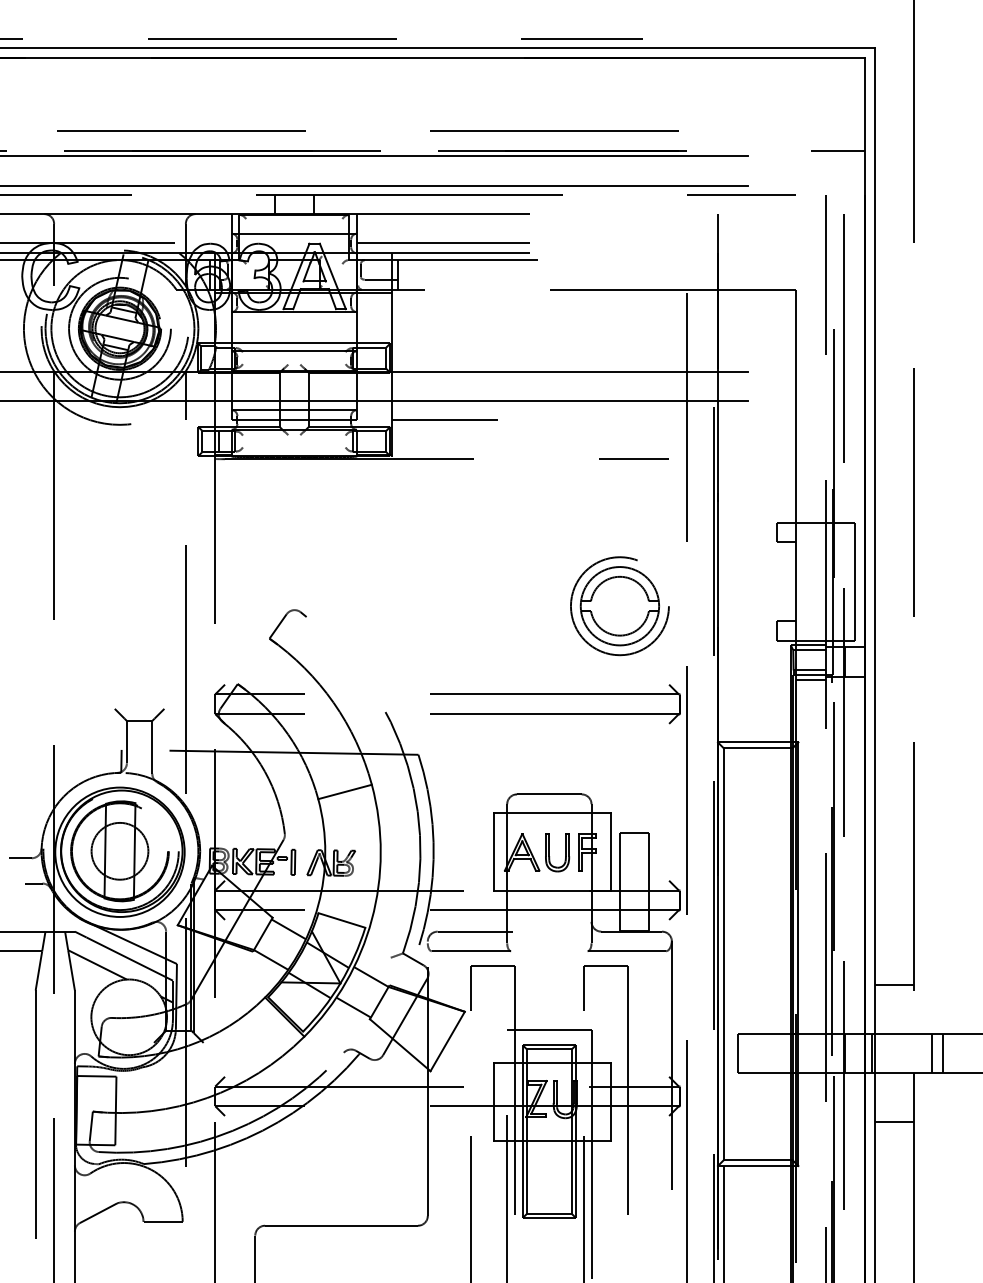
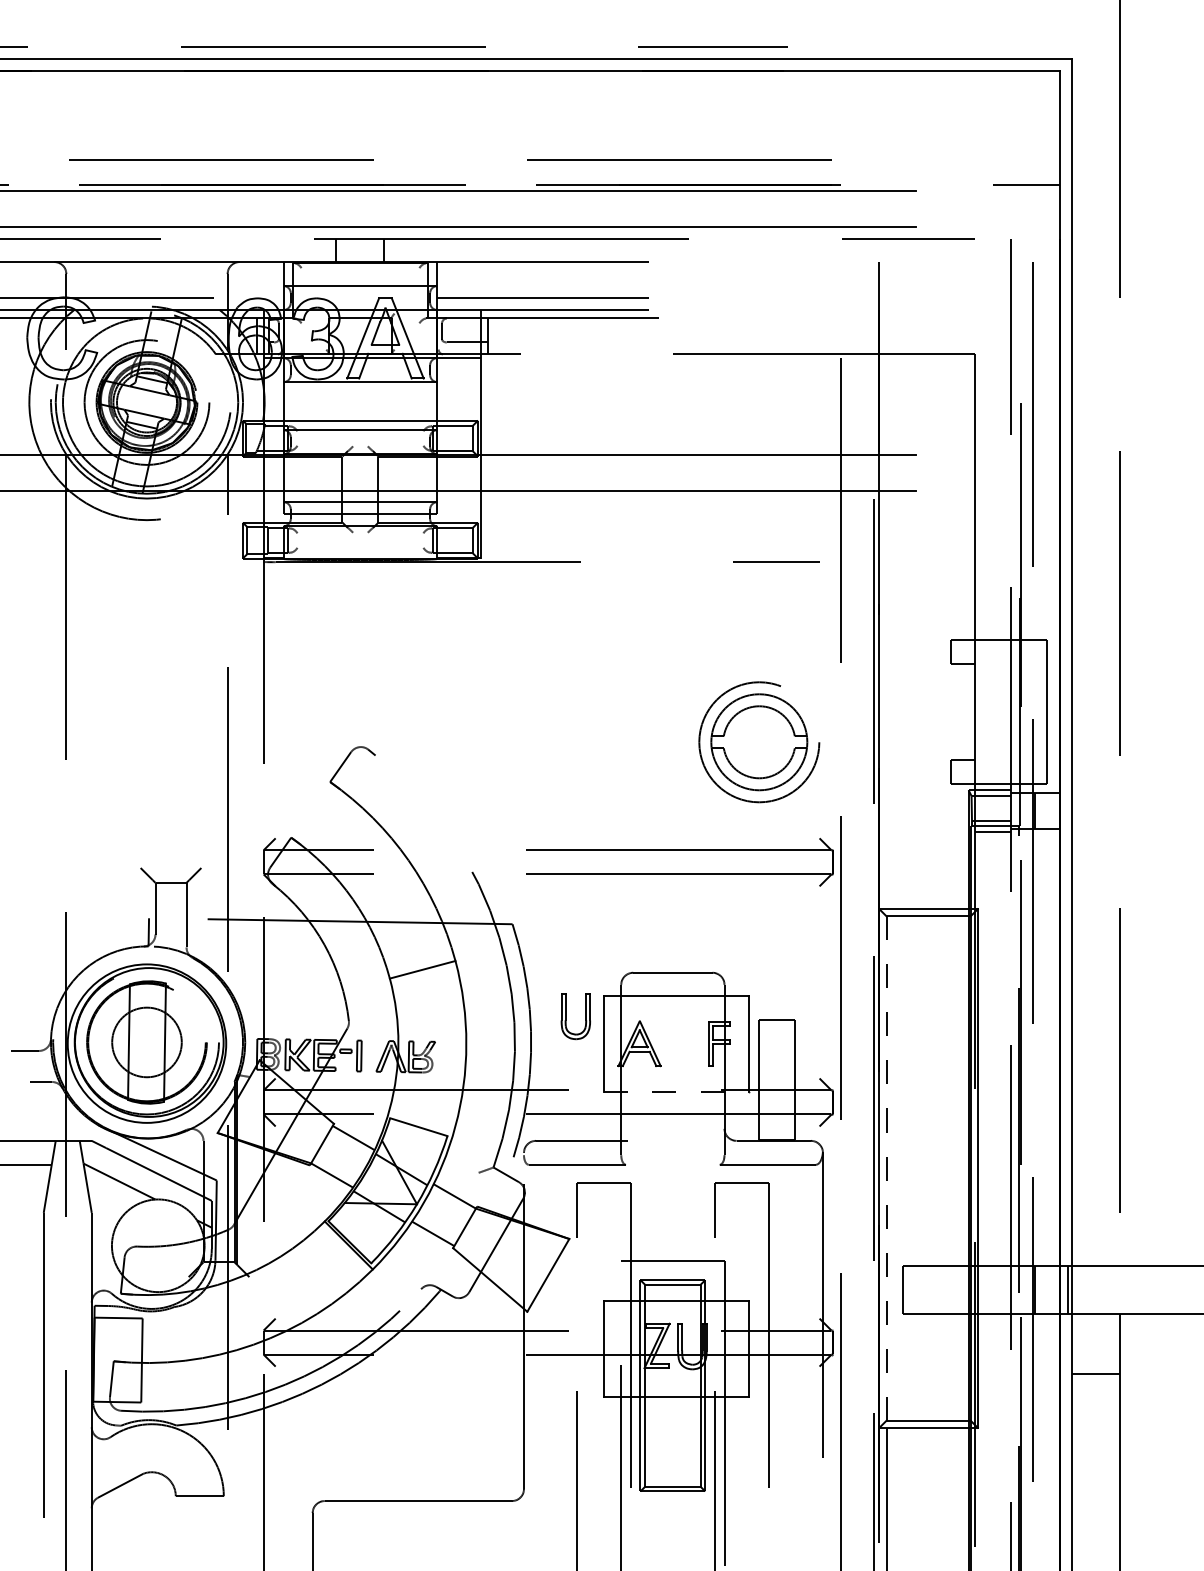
line: (444, 420) -> (544, 514), removed
part: (549, 852) -> (566, 1016), moved
line: (552, 891) -> (676, 1091), solid -> dashed
line: (723, 955) -> (886, 1169), solid -> dashed
line: (894, 984) -> (1095, 1205), removed
line: (932, 1053) -> (1141, 1289), removed
line: (943, 1053) -> (1155, 1289), removed

